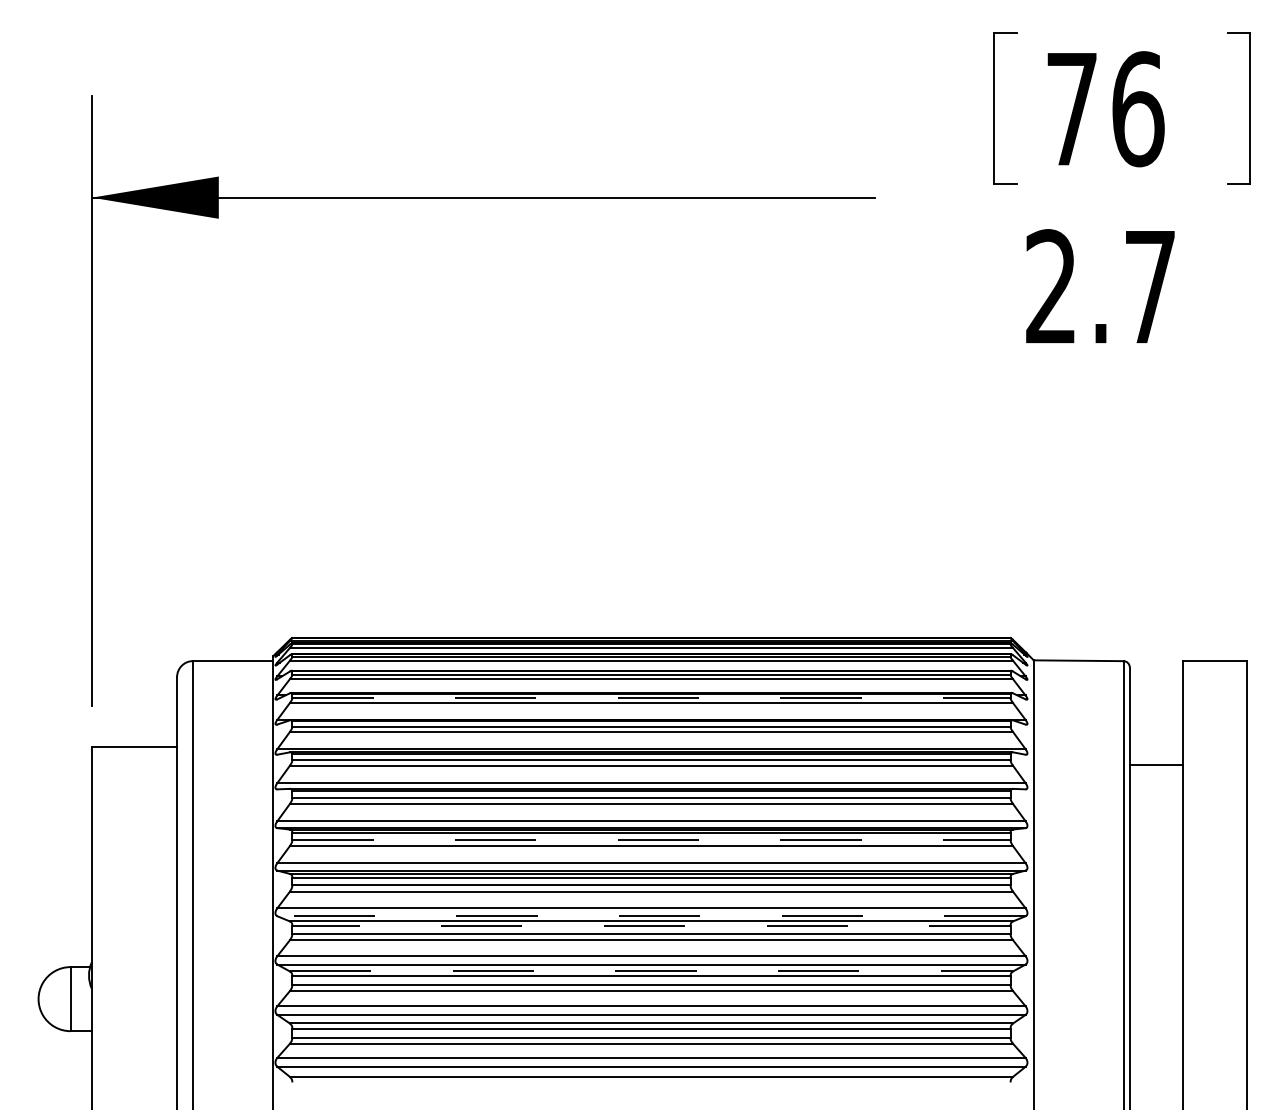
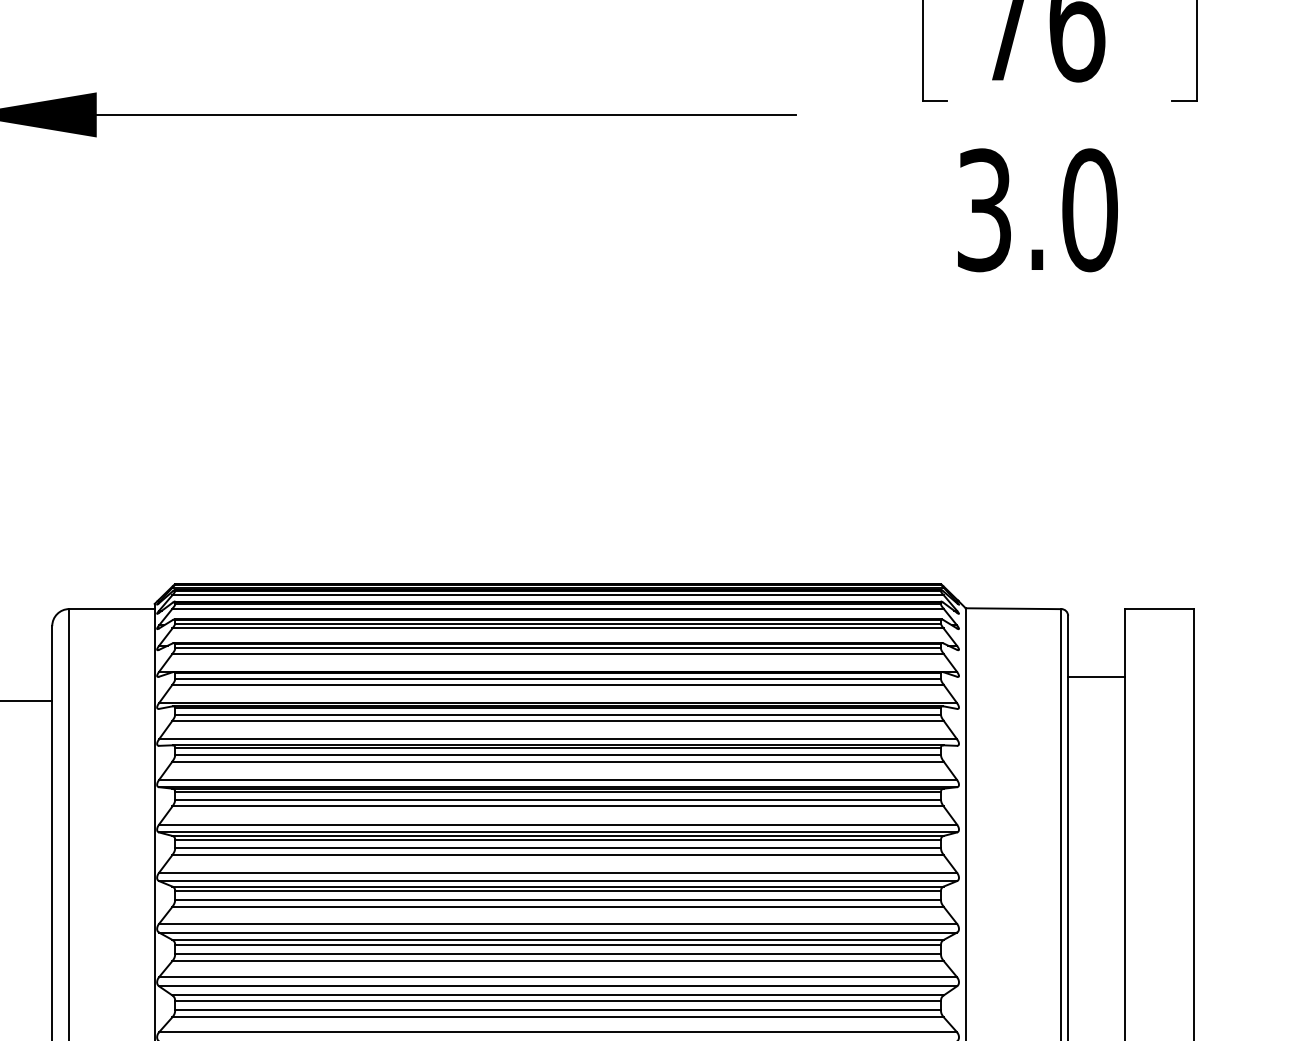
text: (1101, 287) -> (1037, 210), 2.7 -> 3.0
line: (651, 698) -> (558, 648), dashed -> solid
line: (1156, 765) -> (1096, 677), moved
line: (651, 839) -> (558, 799), dashed -> solid
line: (650, 916) -> (557, 881), dashed -> solid
line: (650, 925) -> (557, 891), dashed -> solid
line: (651, 971) -> (558, 940), dashed -> solid

